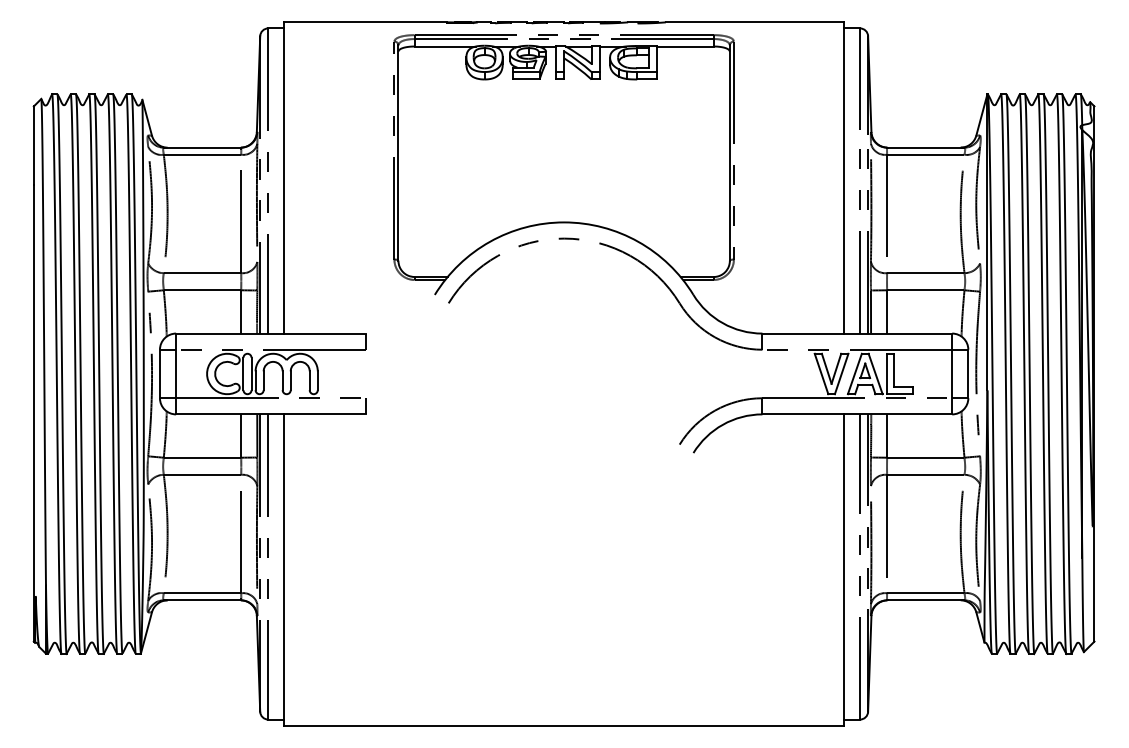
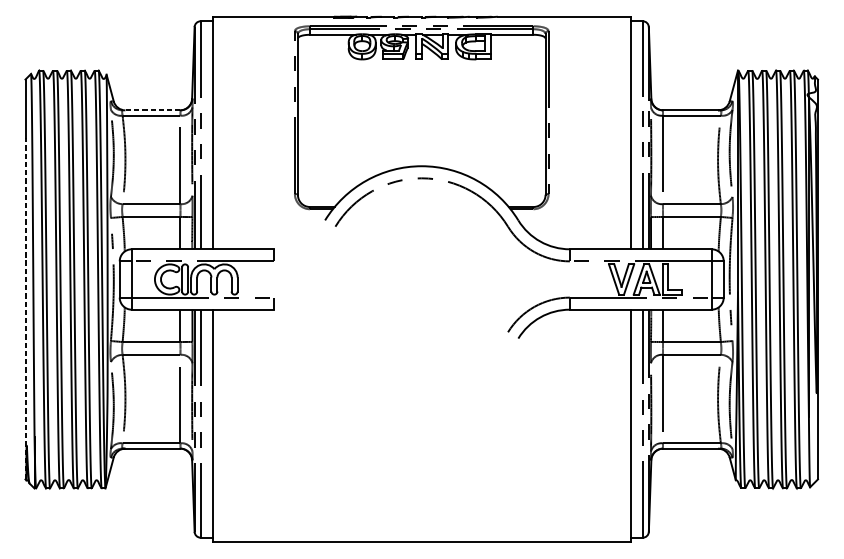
line: (202, 147) -> (151, 110), solid -> dashed
line: (33, 412) -> (25, 308), solid -> dashed

